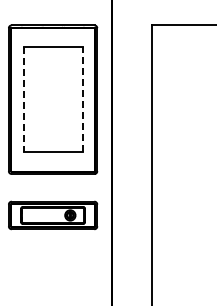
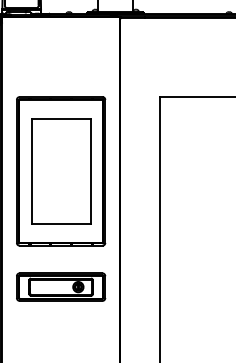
line: (23, 99) -> (31, 171), dashed -> solid
line: (82, 99) -> (90, 171), dashed -> solid

